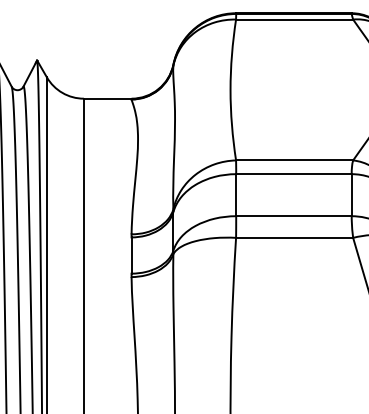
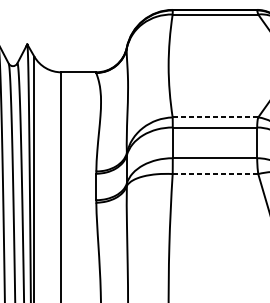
line: (294, 160) -> (215, 117), solid -> dashed
line: (294, 237) -> (215, 173), solid -> dashed

